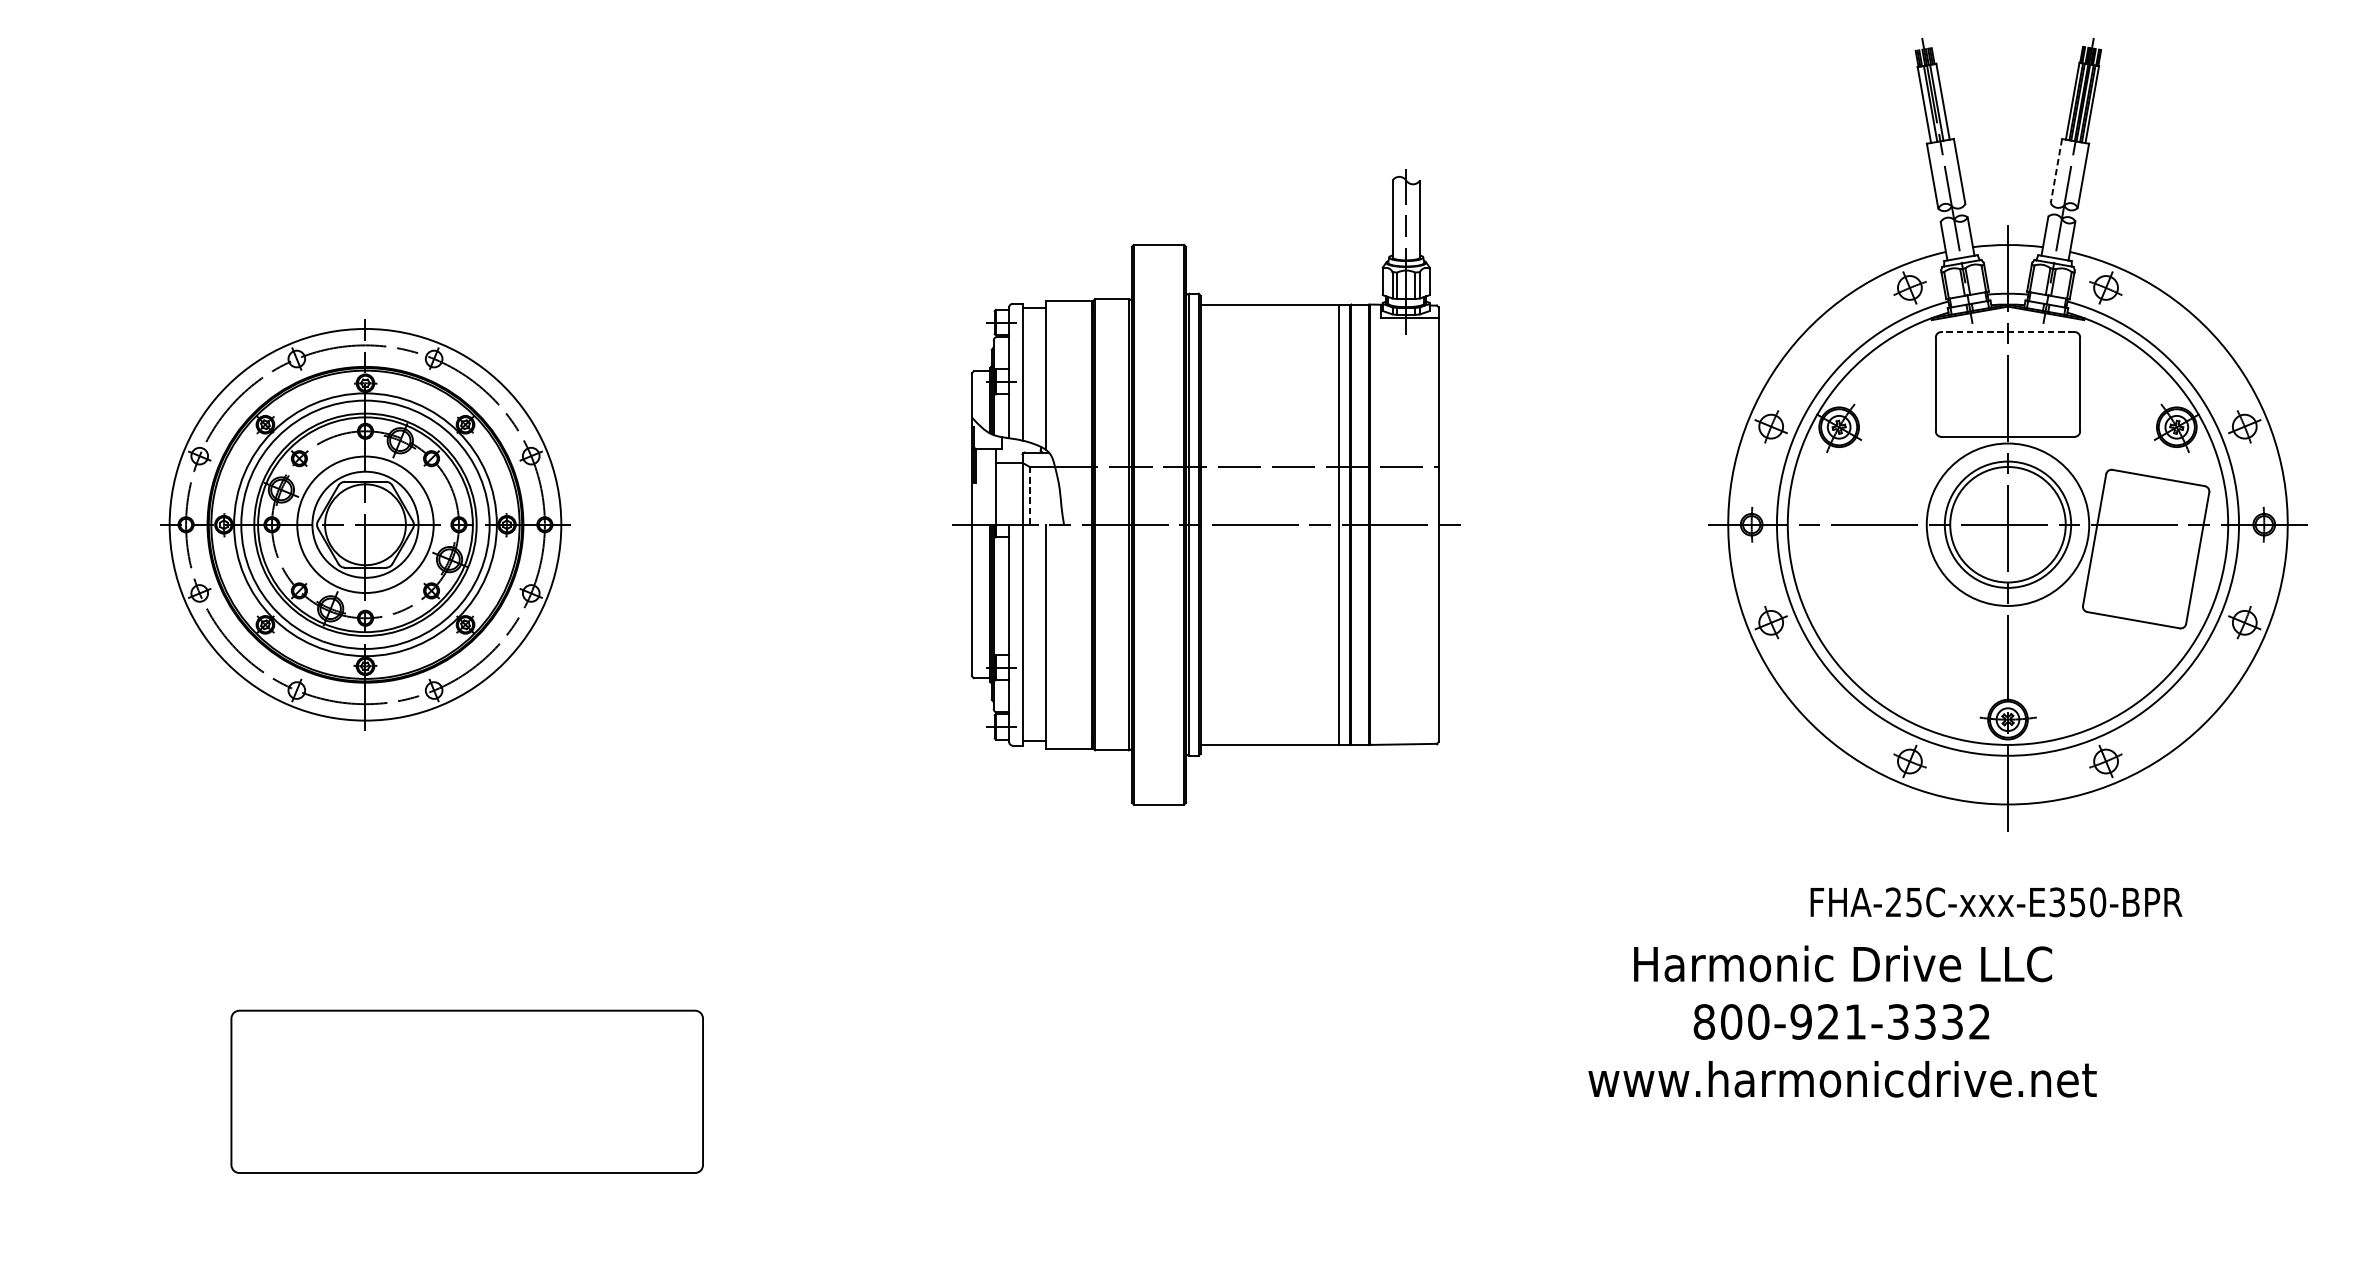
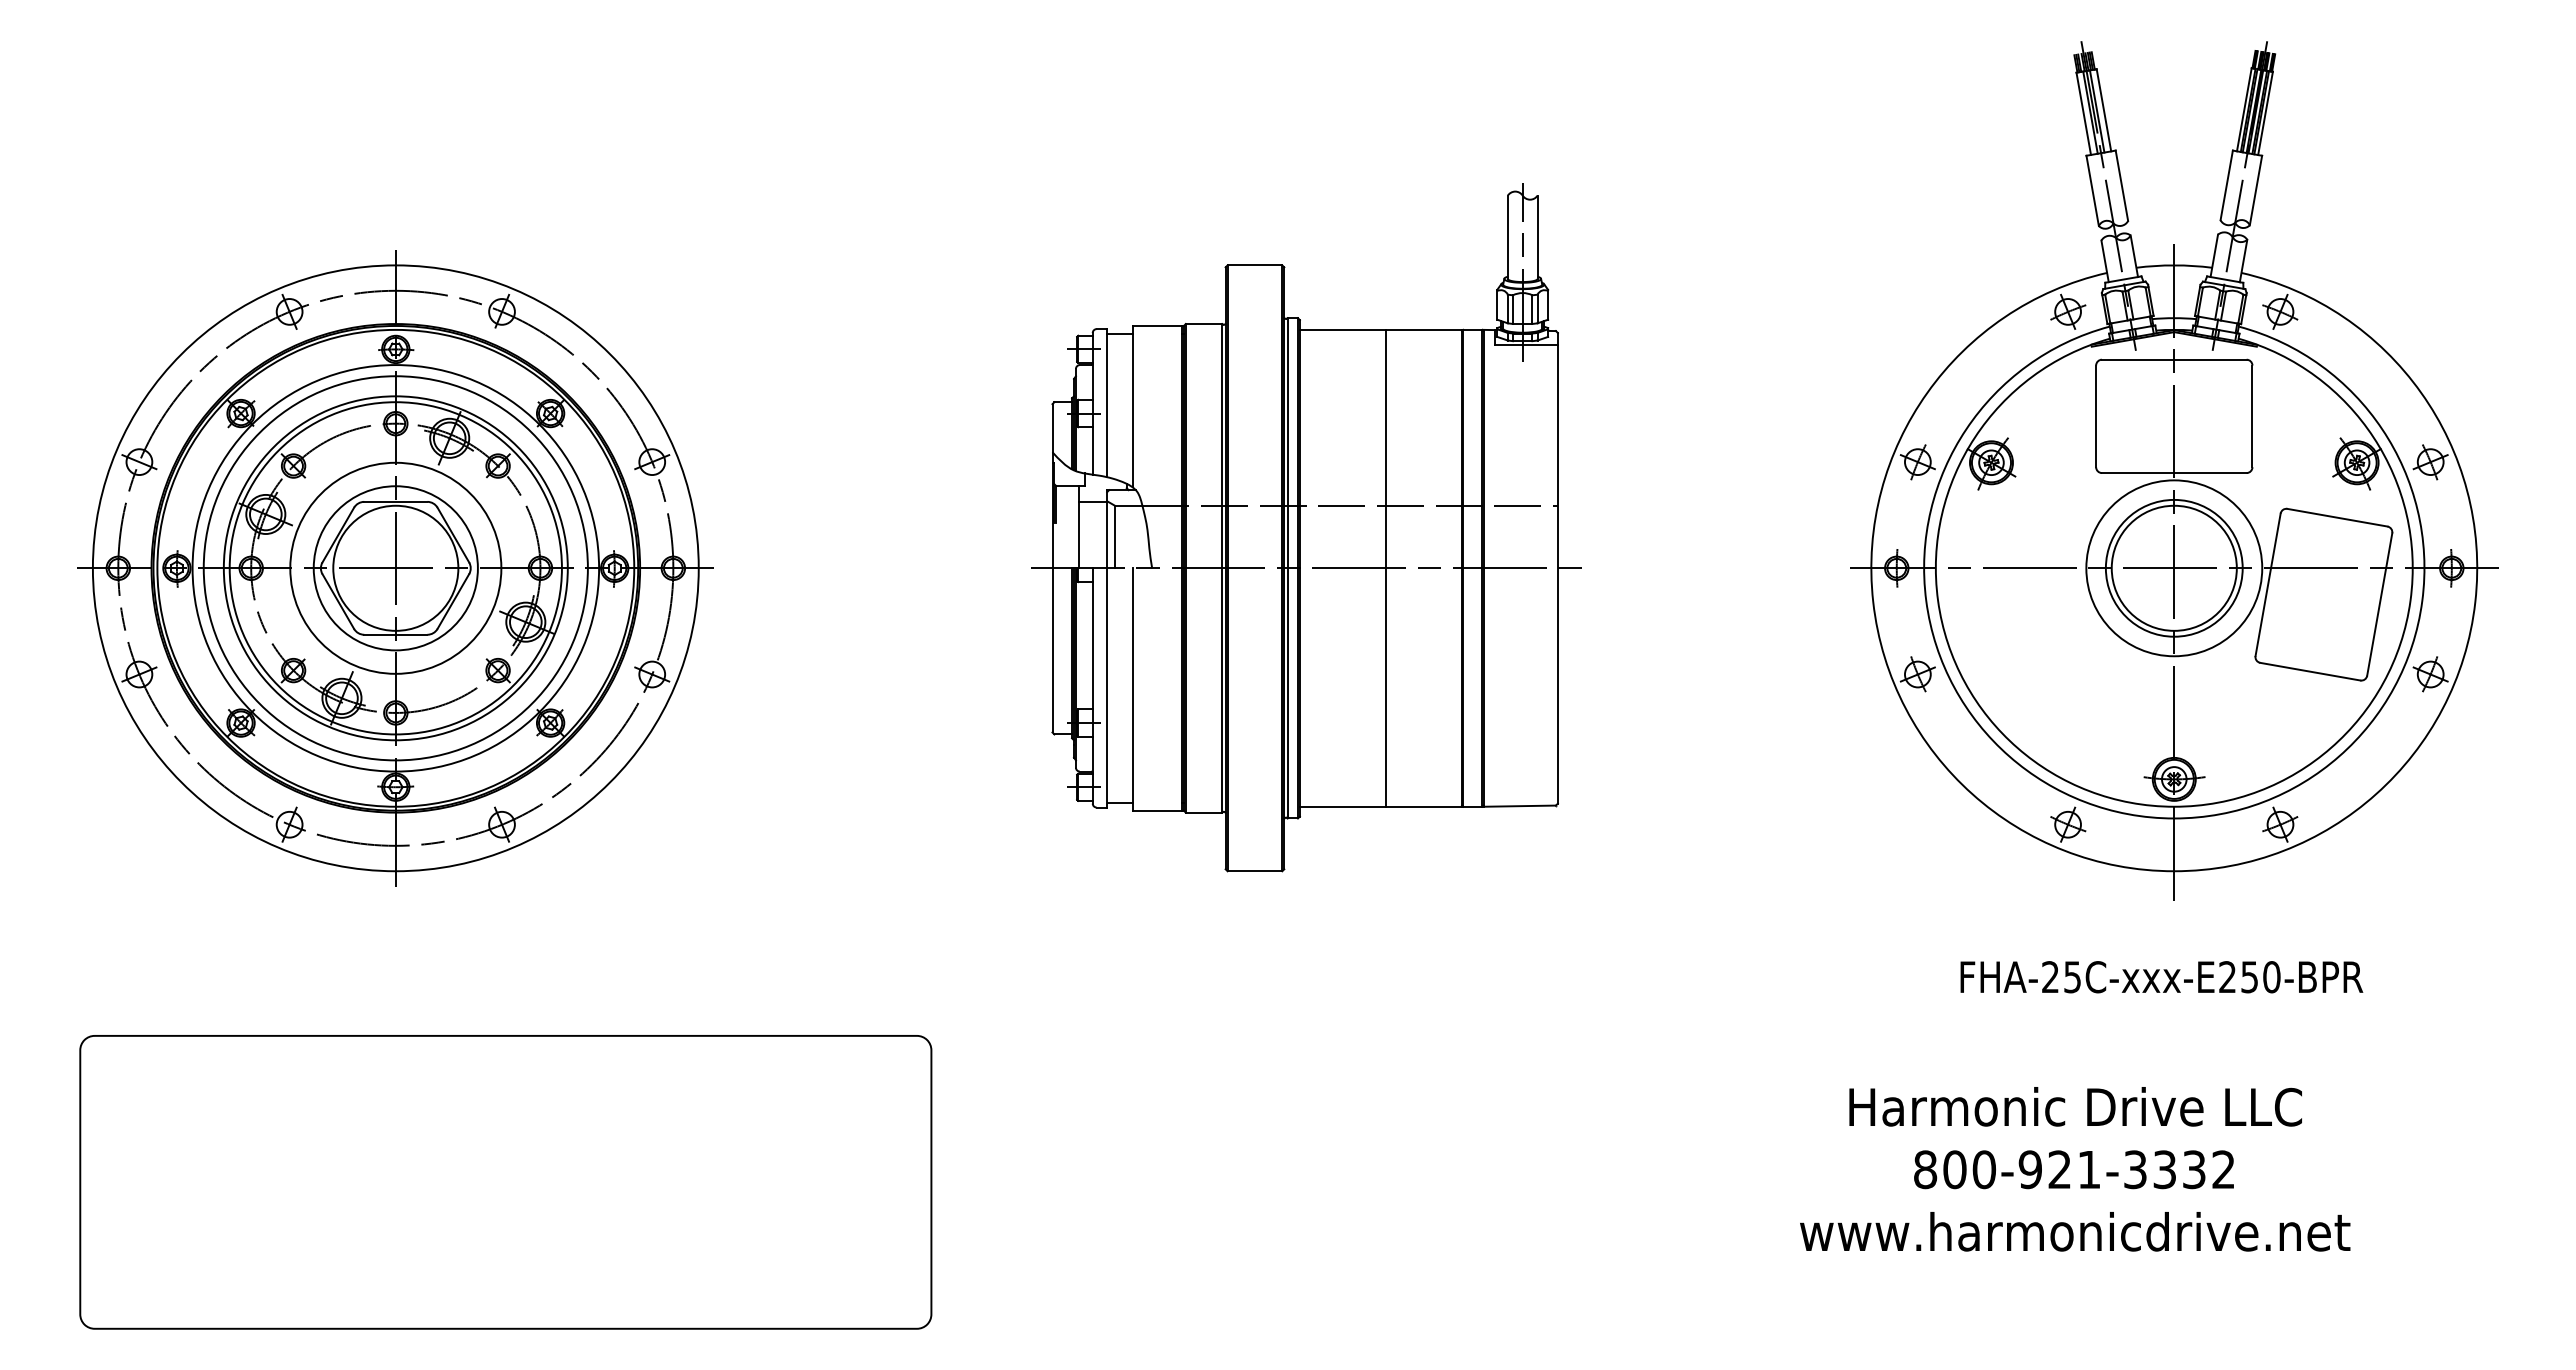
line: (2056, 171) -> (2226, 185), dashed -> solid
line: (2007, 331) -> (2173, 359), dashed -> solid
line: (1030, 496) -> (1115, 537), dashed -> solid
line: (1338, 523) -> (1385, 567), moved
part: (365, 524) -> (395, 568), size x1.43
text: (2057, 902) -> (2227, 977), FHA-25C-xxx-E350-BPR -> FHA-25C-xxx-E250-BPR
text: (1842, 1021) -> (2075, 1169), moved
part: (466, 1091) -> (505, 1182), size x1.67

